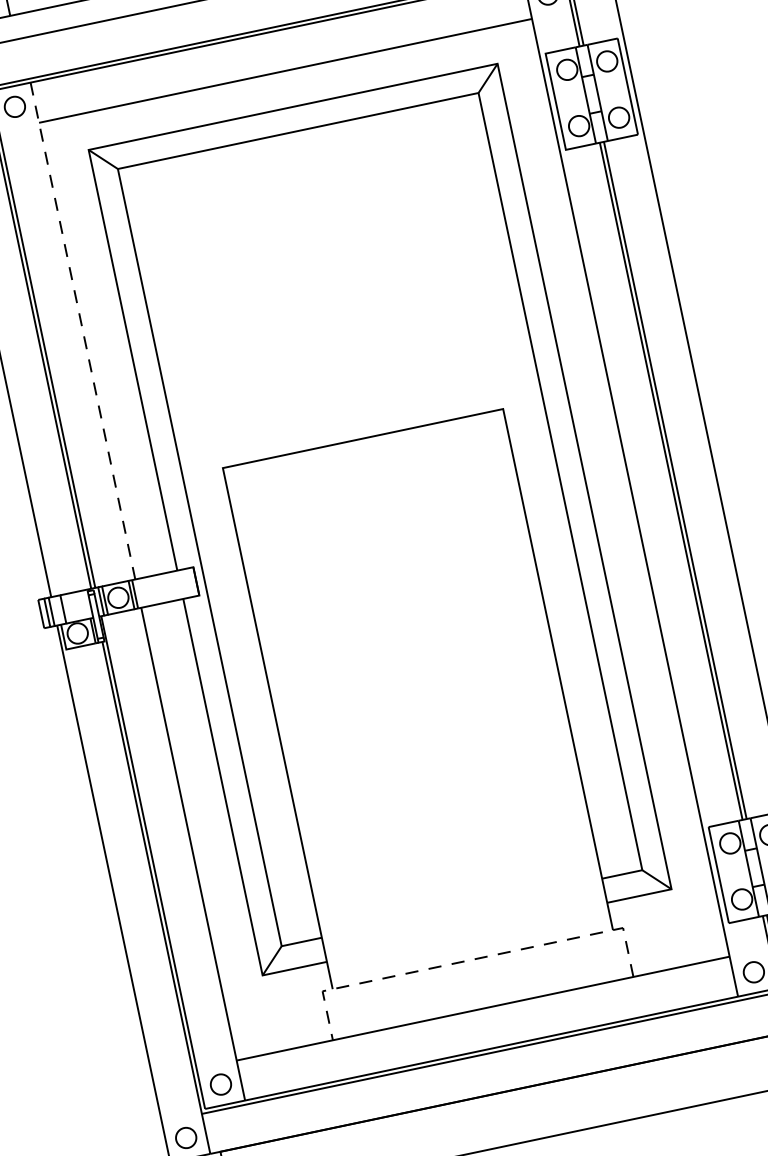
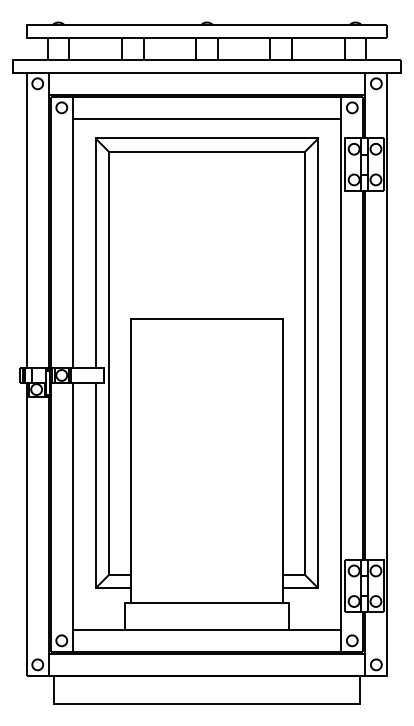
line: (82, 331) -> (72, 232), dashed -> solid
line: (473, 959) -> (207, 603), dashed -> solid

